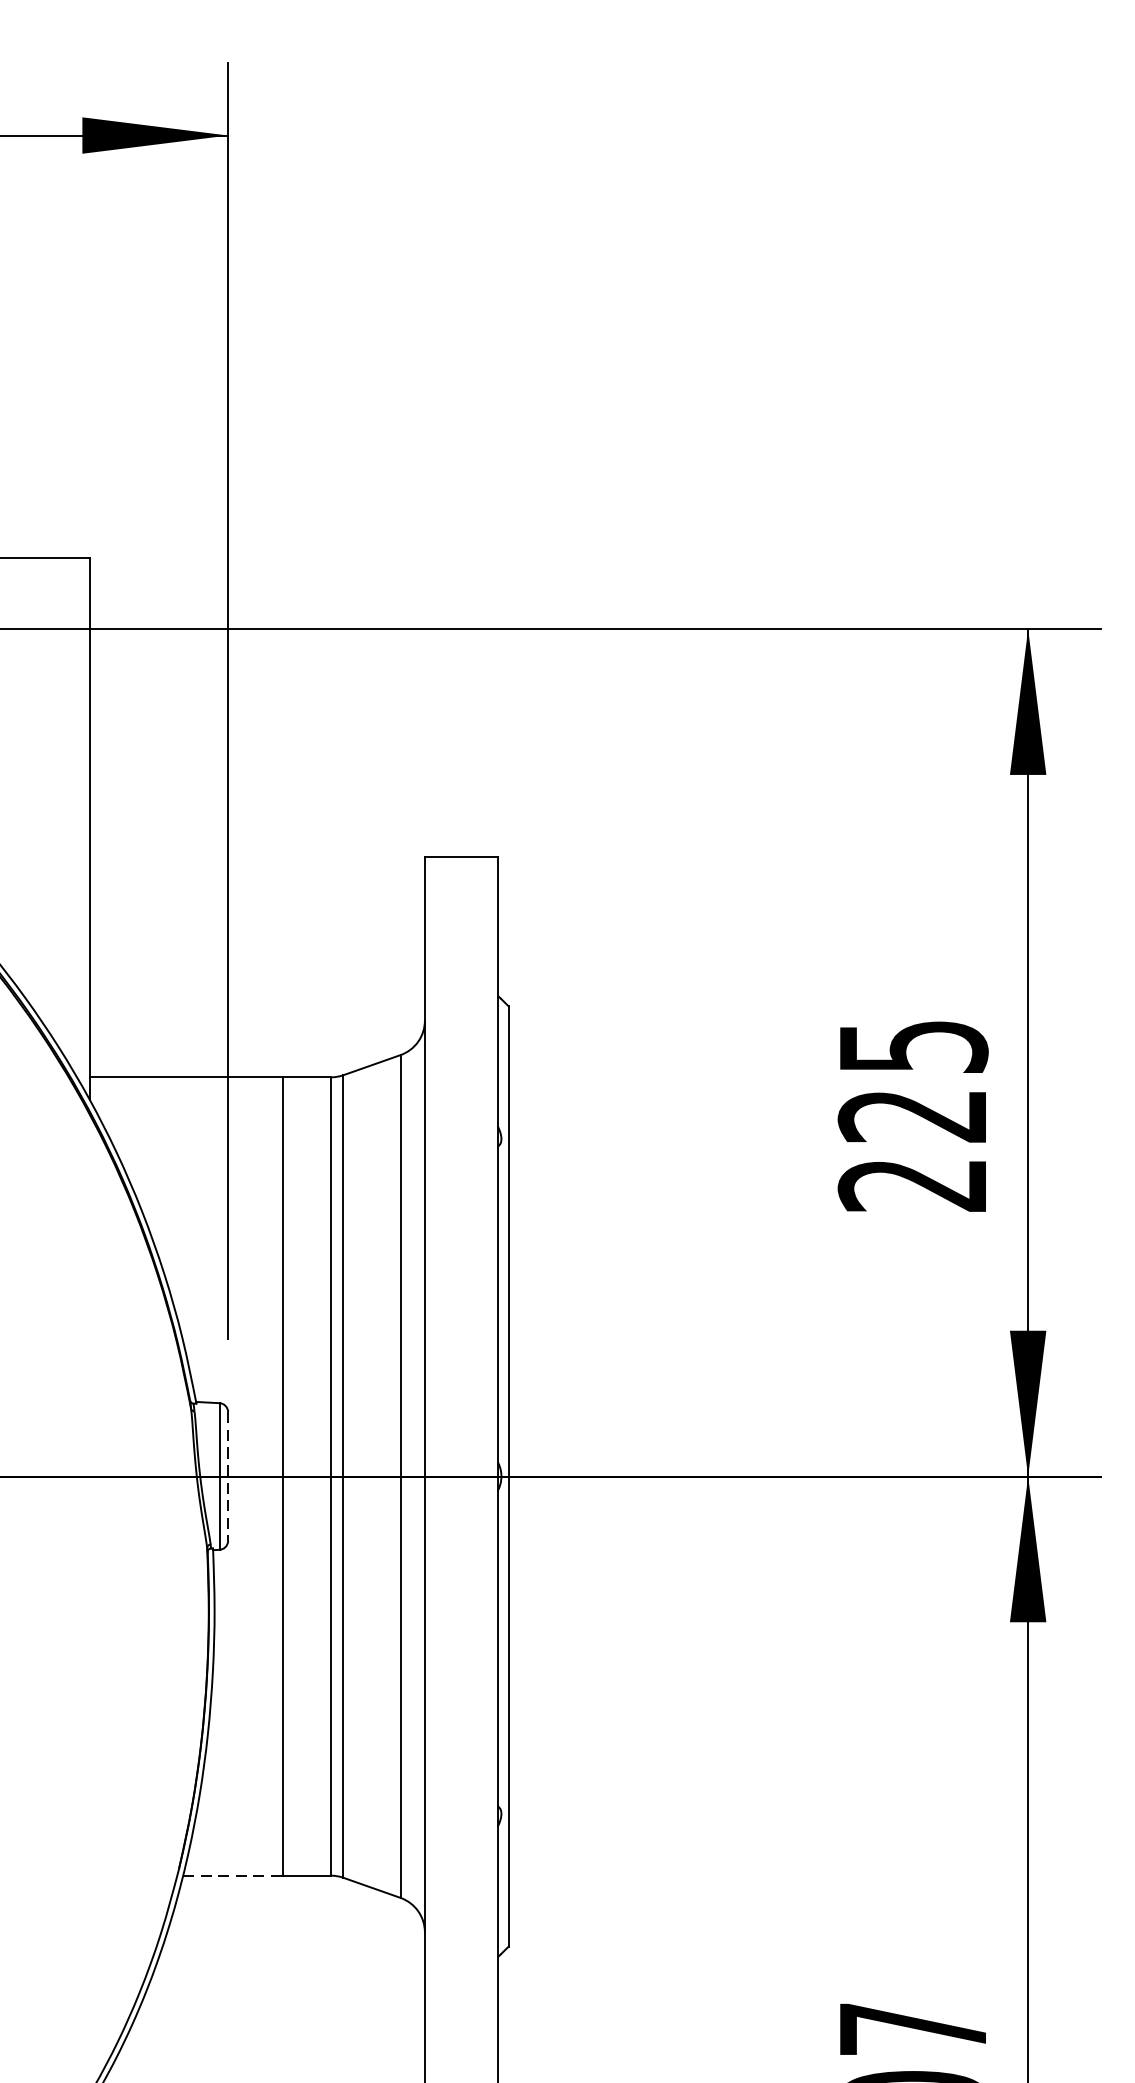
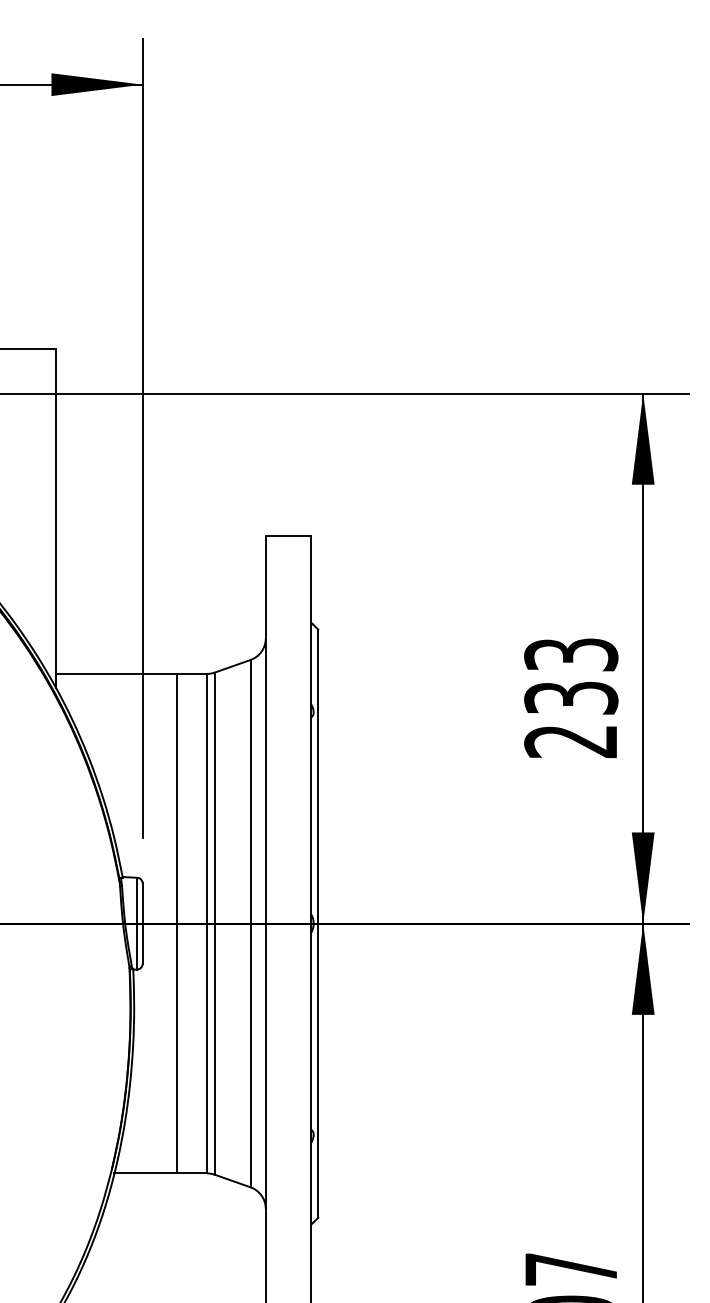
text: (913, 1081) -> (571, 676), 225 -> 233
line: (227, 1477) -> (142, 924), dashed -> solid
line: (234, 1875) -> (146, 1173), dashed -> solid

